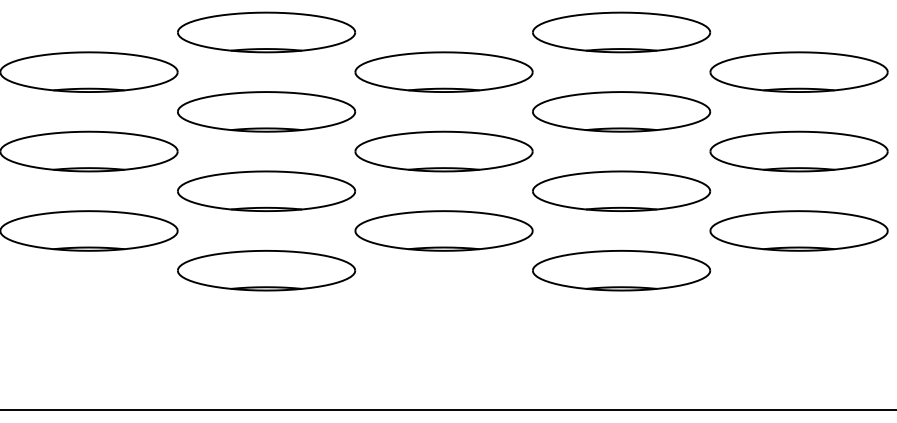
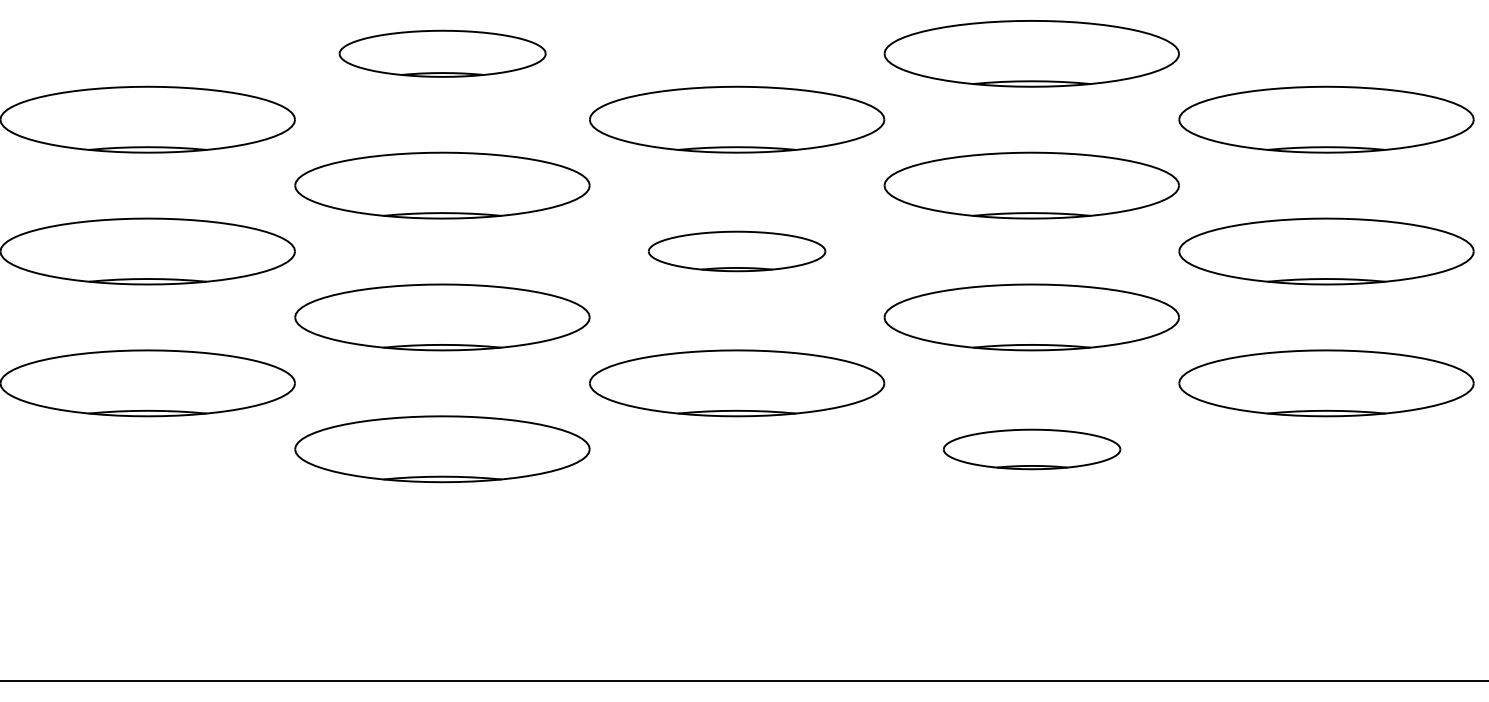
part: (266, 32) -> (442, 53), size x0.7
part: (443, 151) -> (736, 251), size x0.6
part: (621, 270) -> (1031, 448), size x0.6

